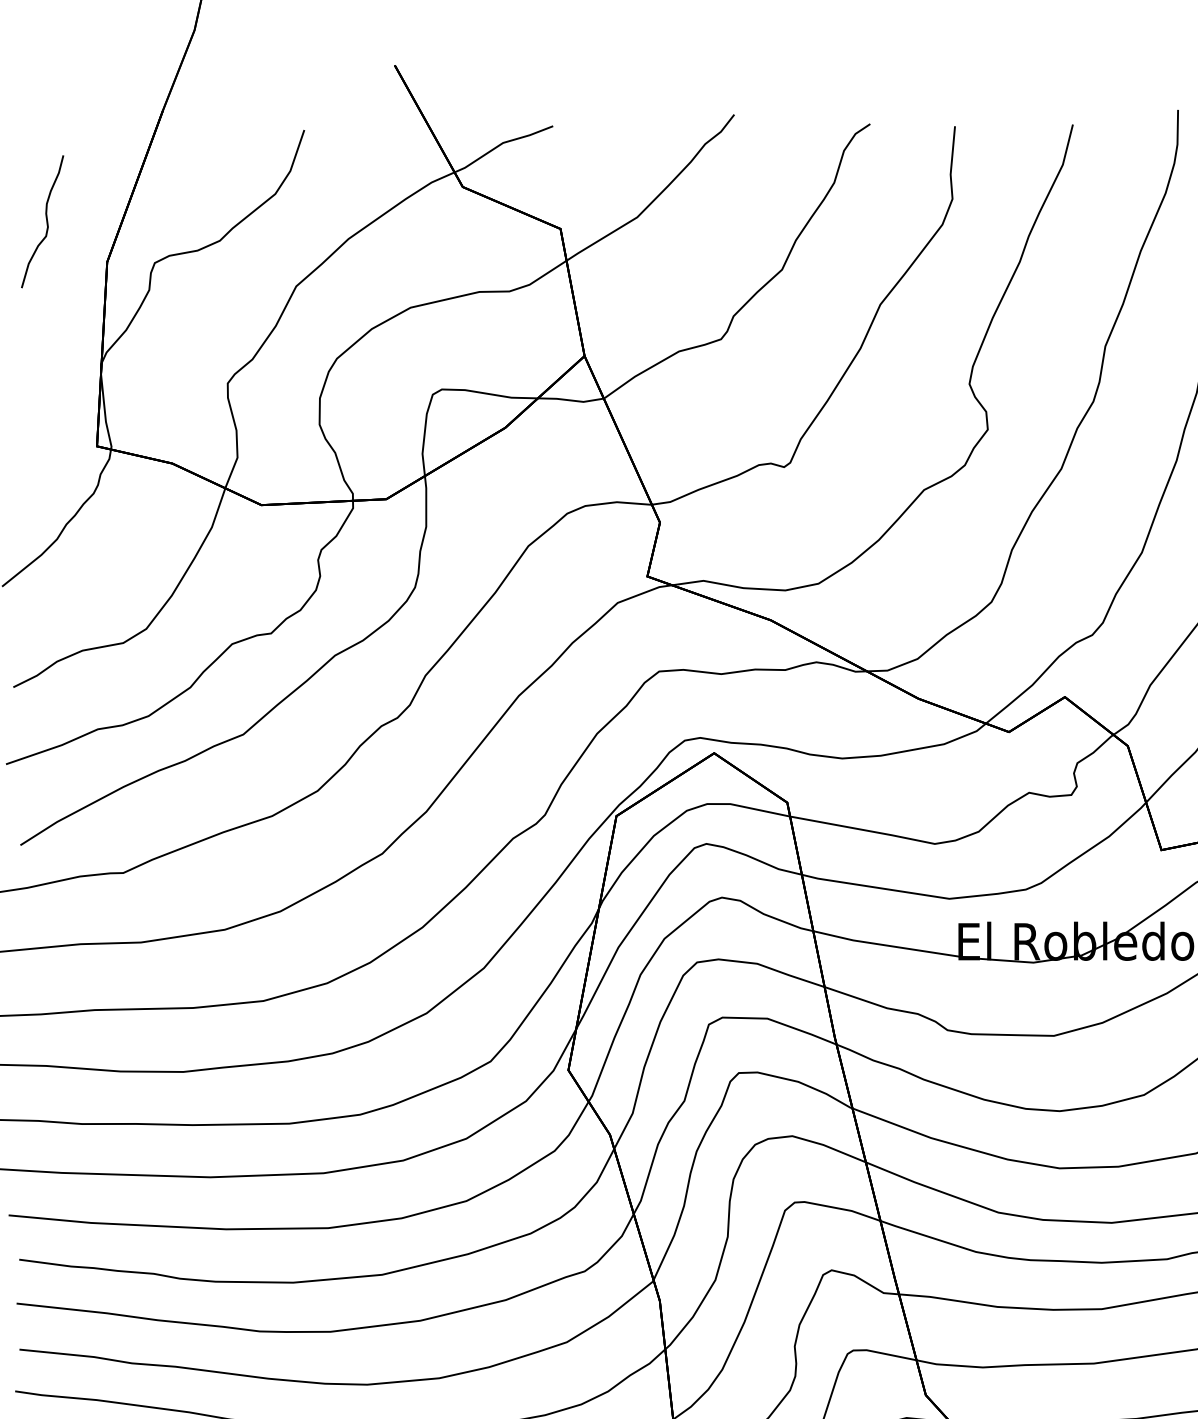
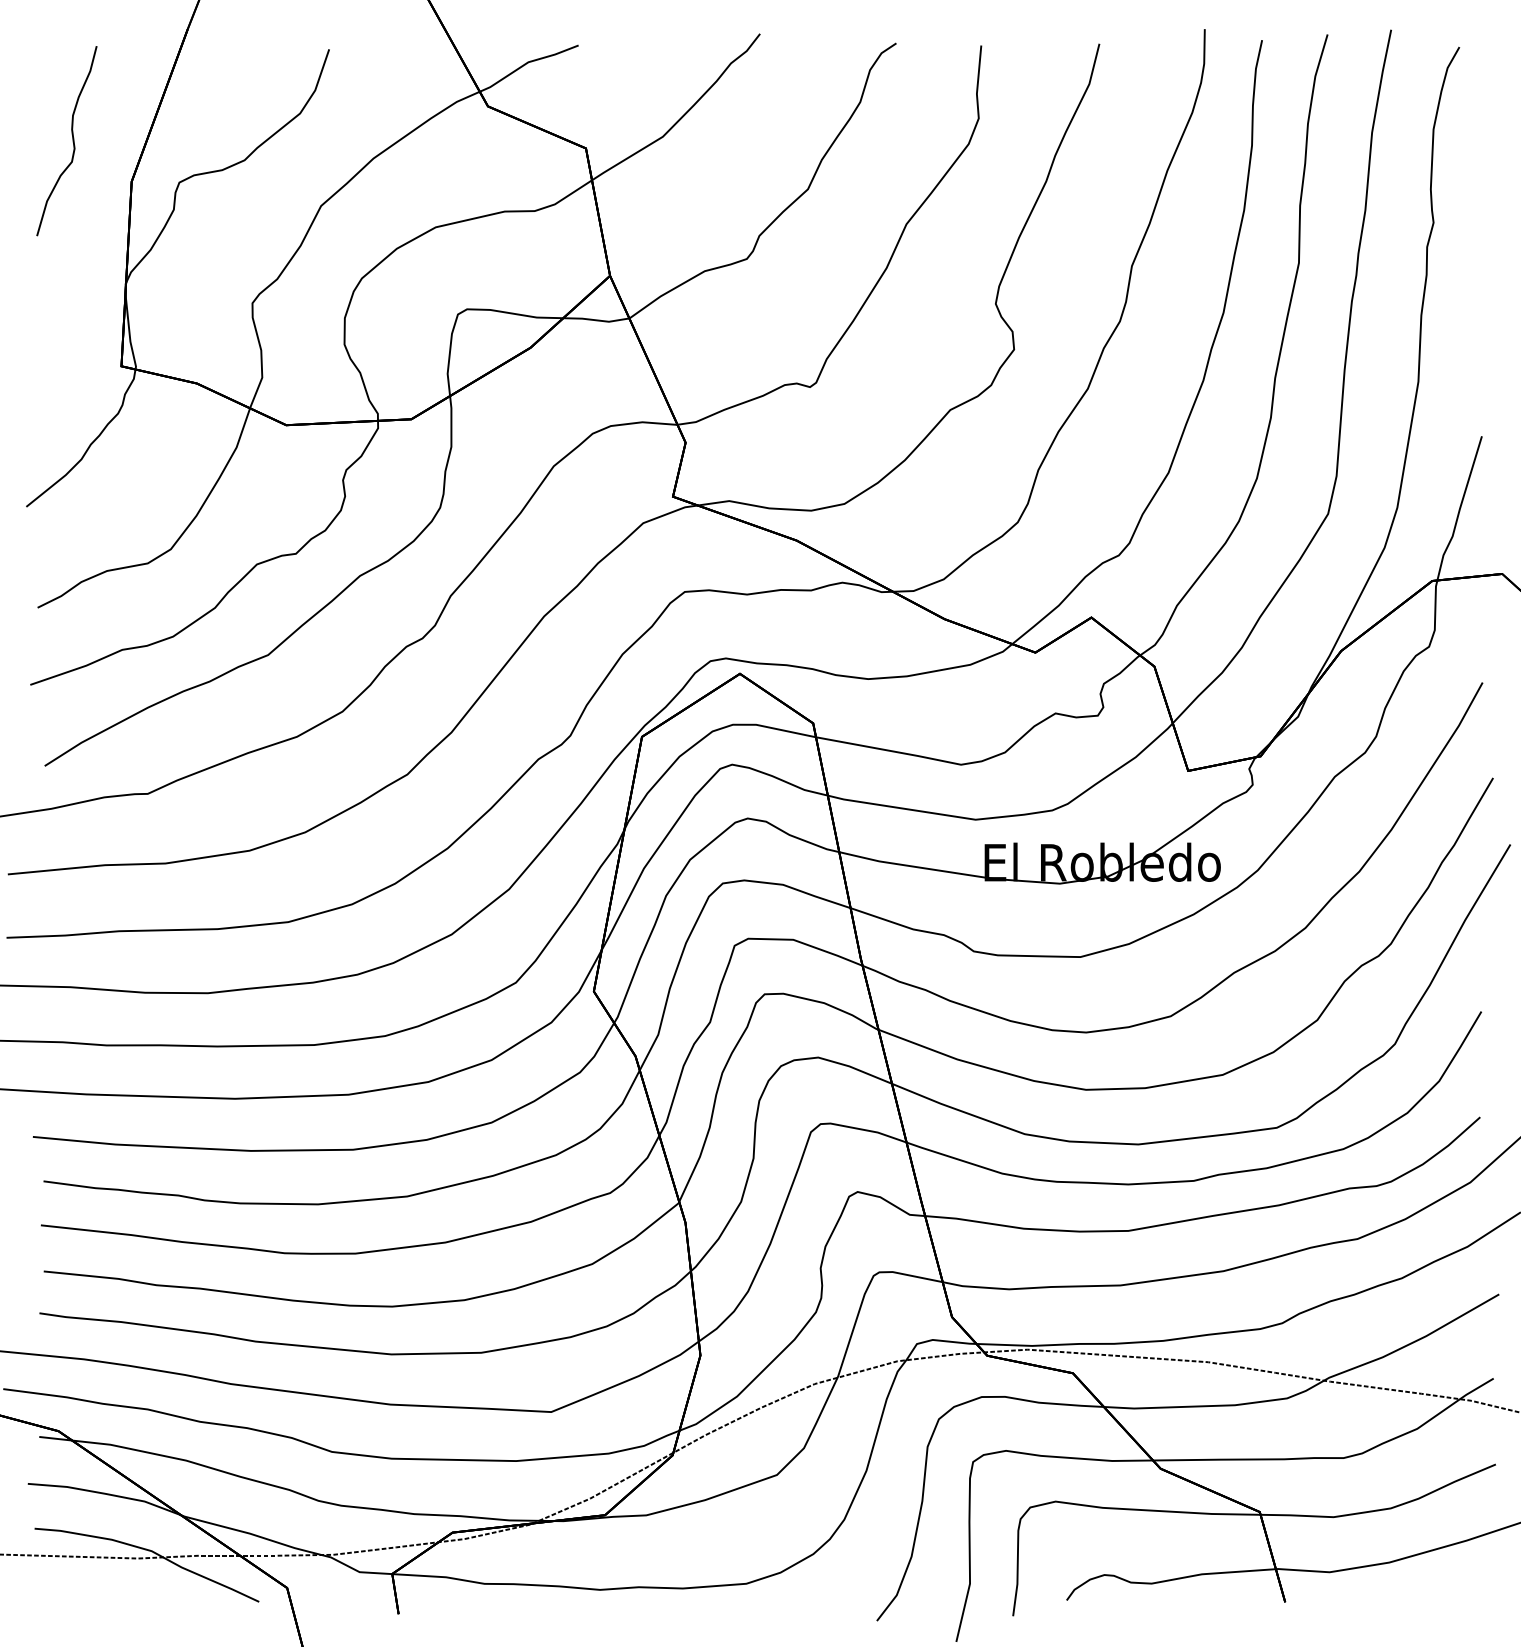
part: (42, 222) -> (66, 141), size x1.43

